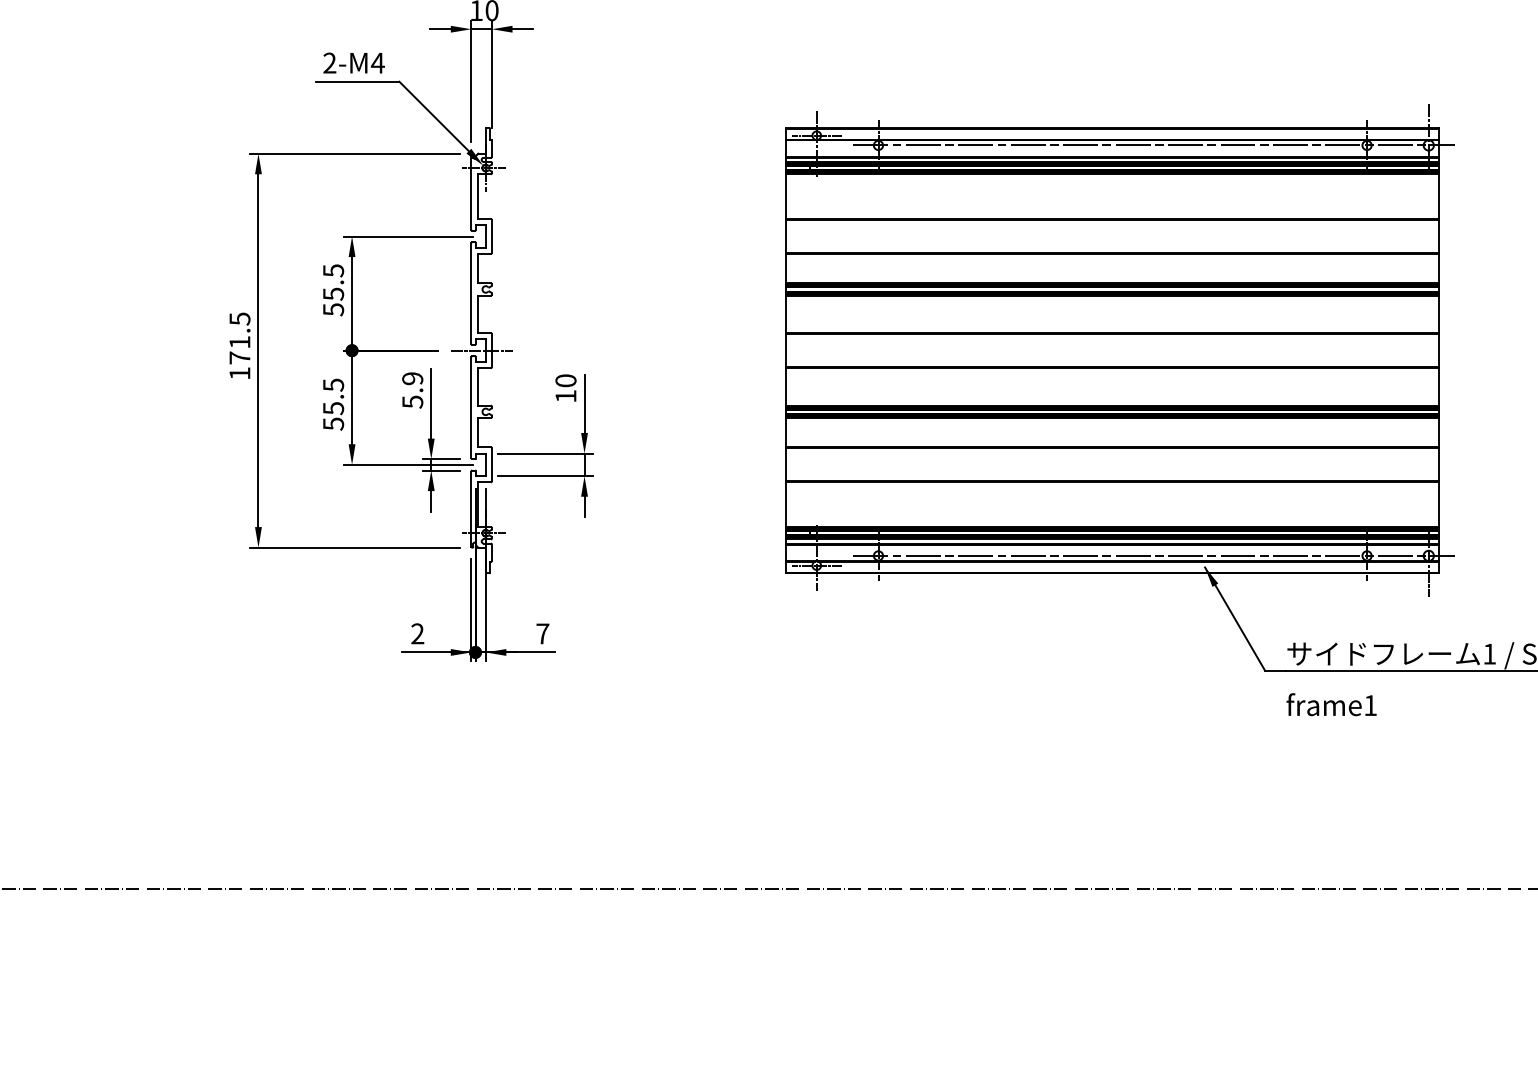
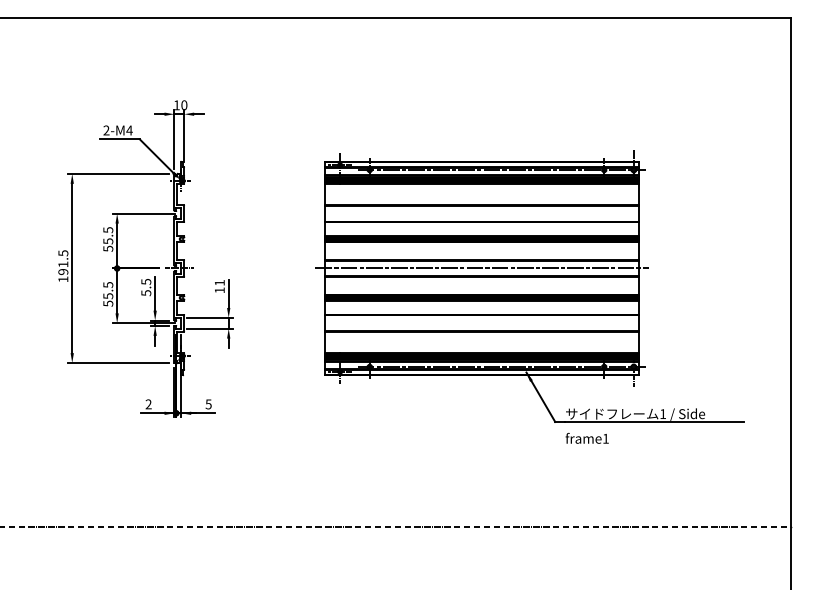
line: (1111, 350) -> (481, 268), added
text: (240, 359) -> (63, 272), 171.5 -> 191.5
text: (413, 377) -> (146, 281), 5.9 -> 5.5
text: (565, 379) -> (219, 282), 10 -> 11
text: (542, 634) -> (208, 404), 7 -> 5

